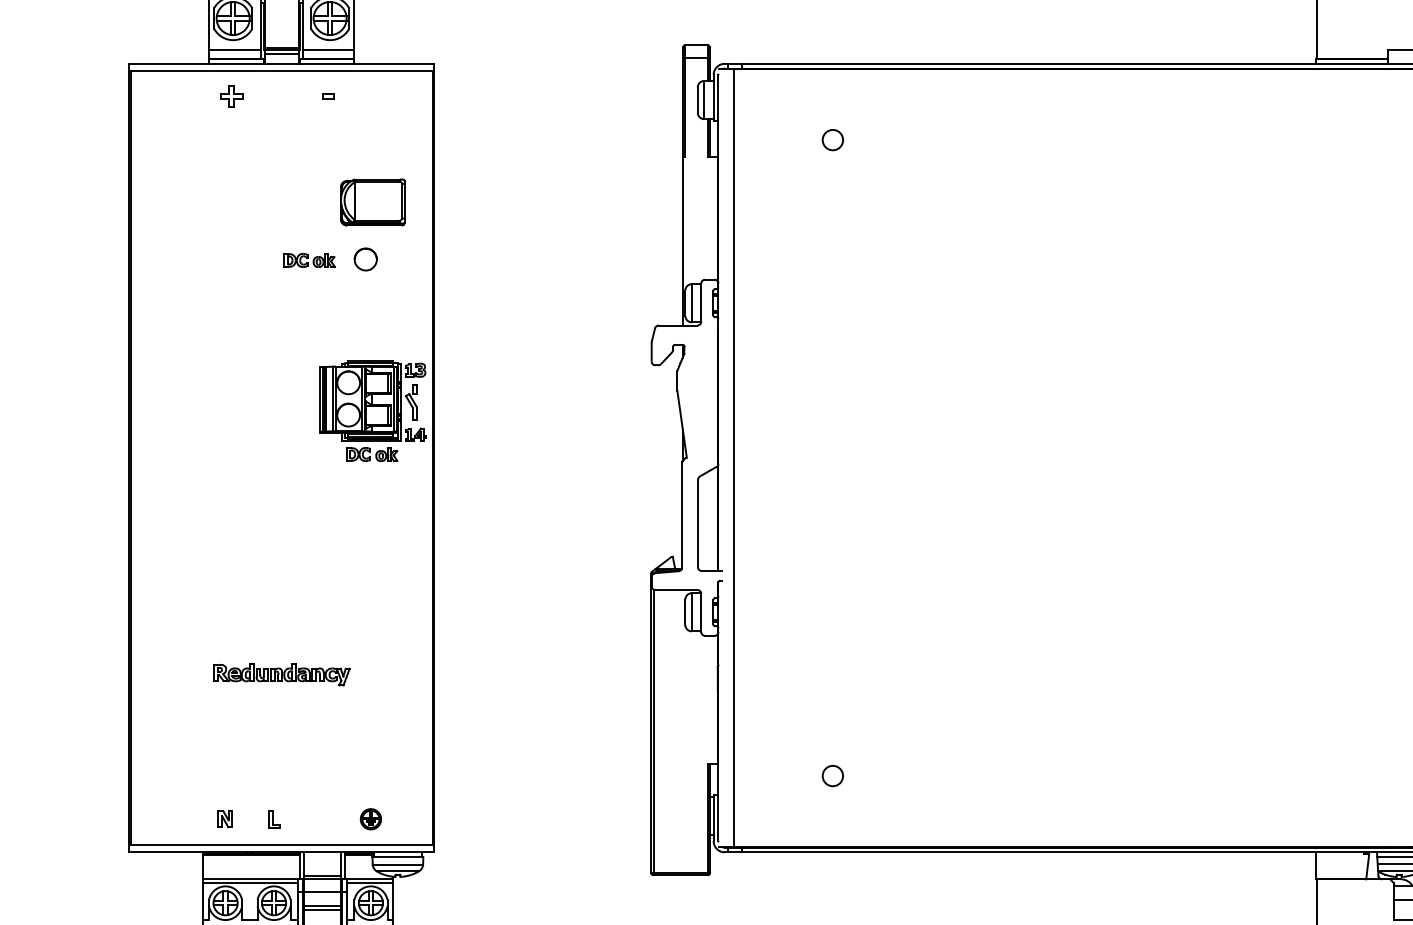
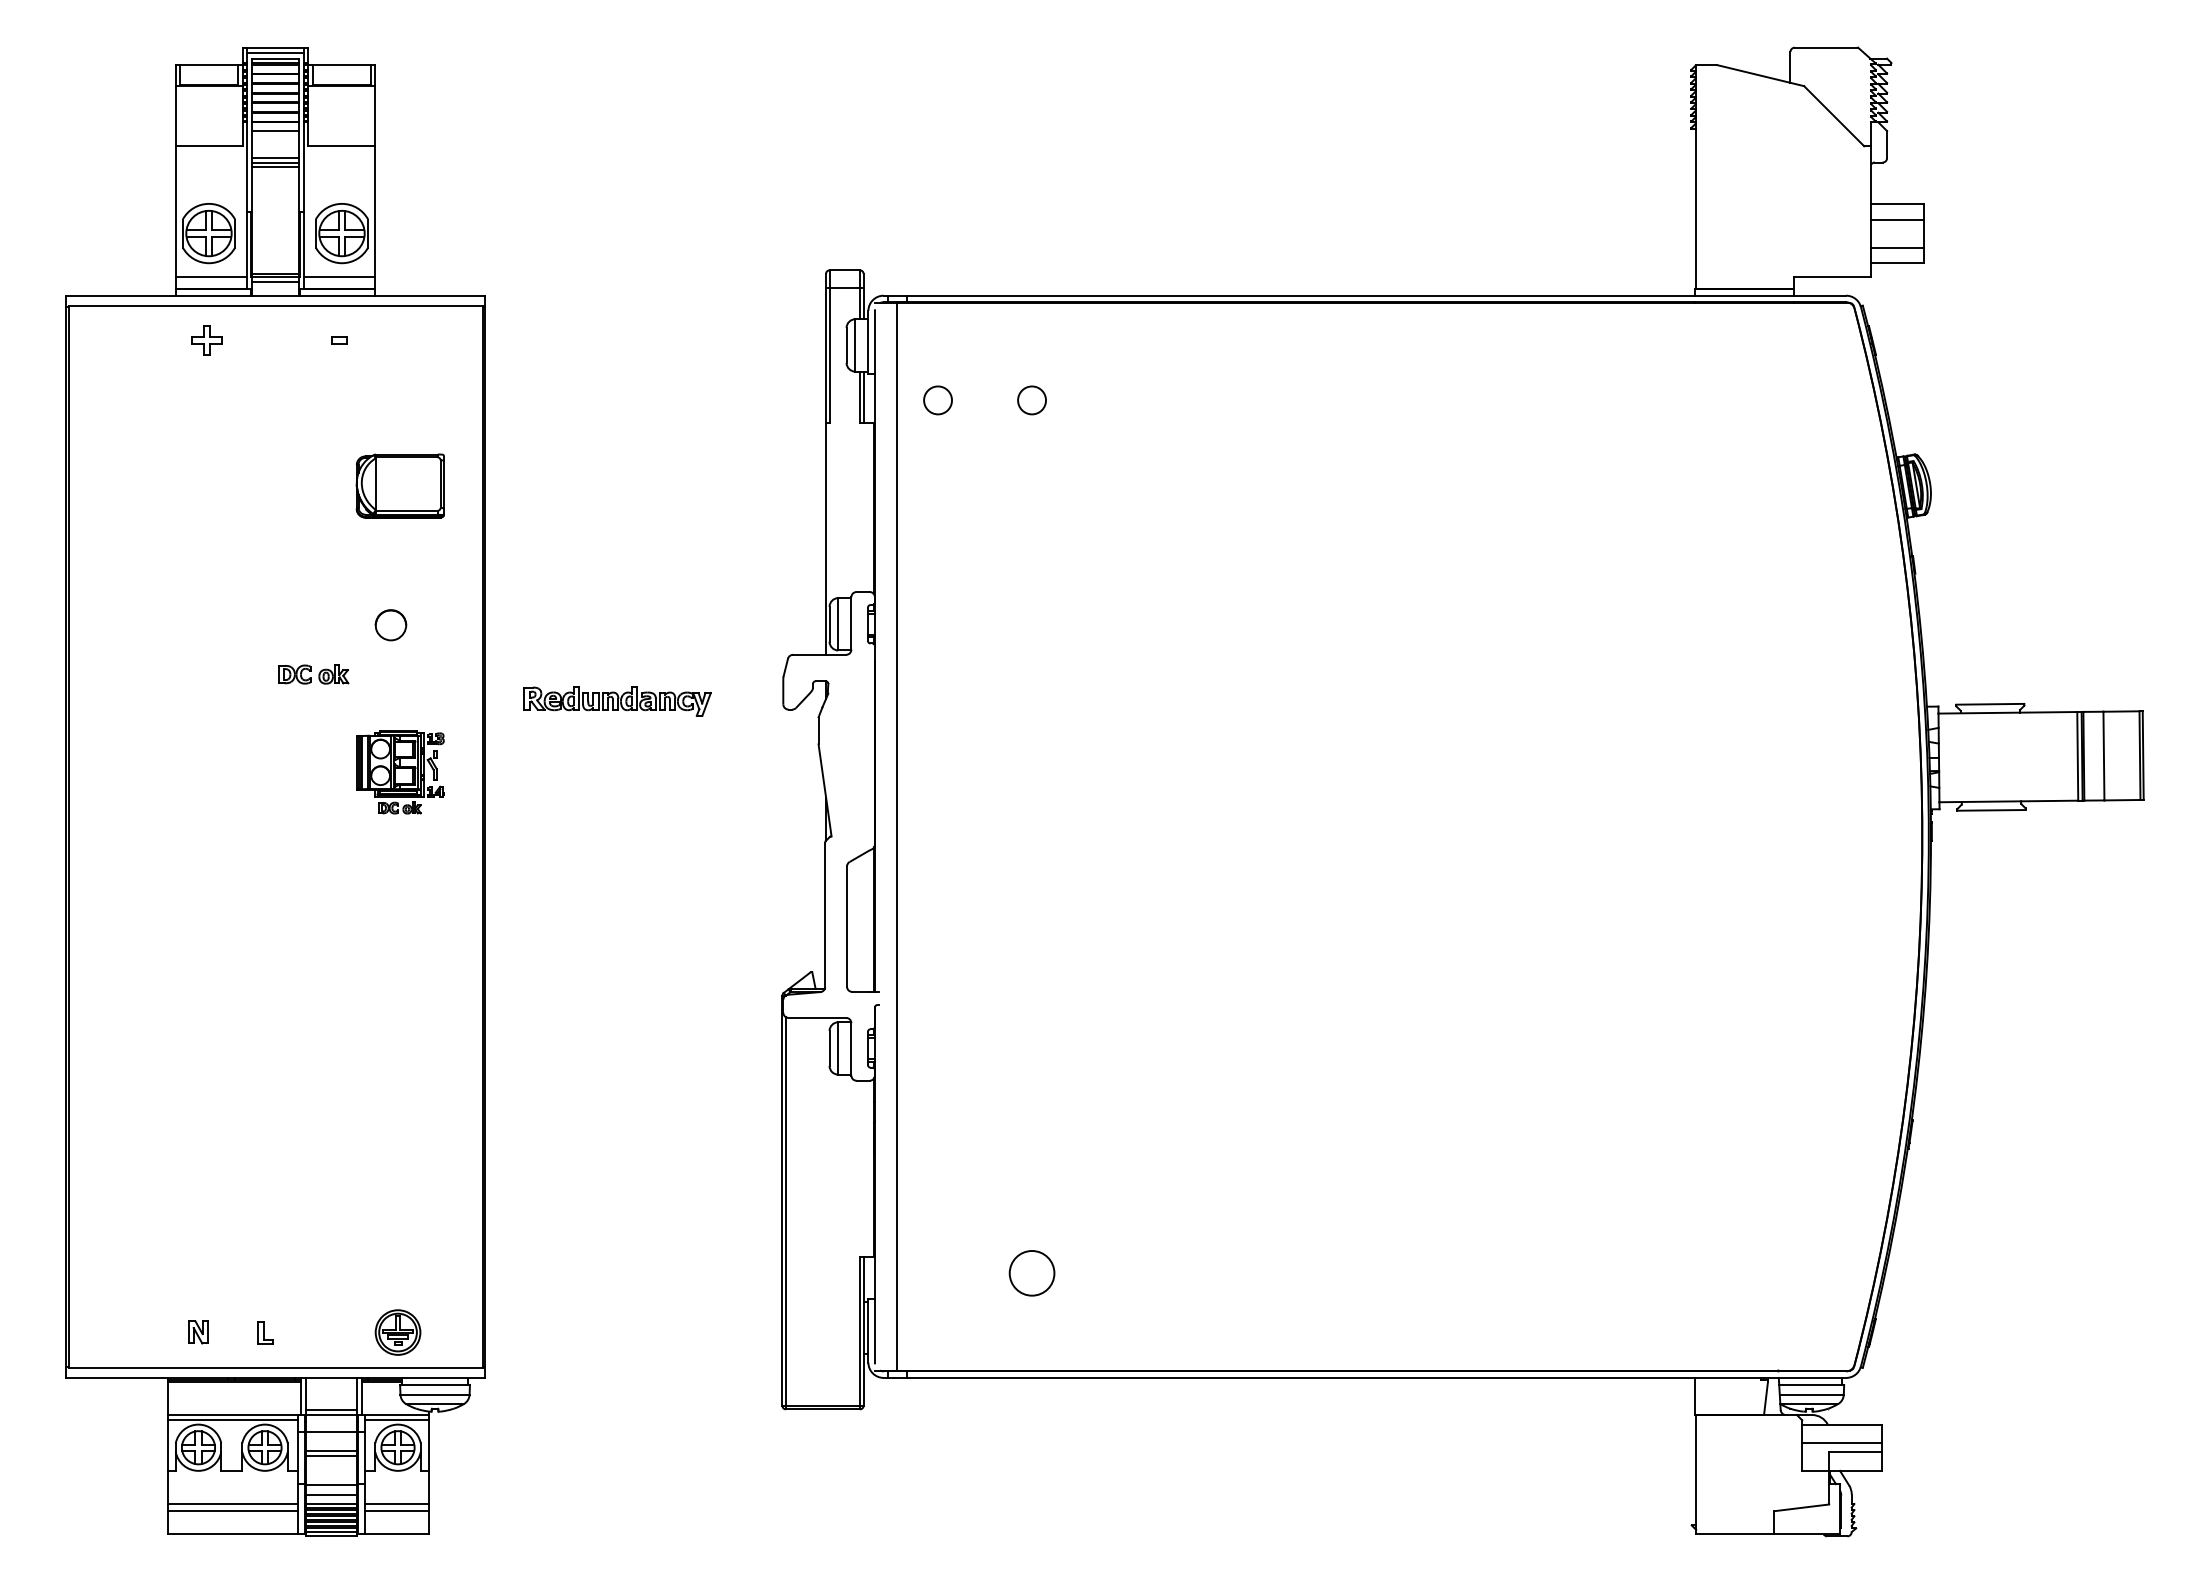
circle: (764, 140) -> (937, 400), added
part: (365, 259) -> (390, 625), moved
part: (309, 260) -> (313, 674), moved
part: (372, 411) -> (400, 772), size x0.6
part: (281, 674) -> (617, 701), moved
circle: (832, 775) -> (1031, 1272), size x1.6
part: (370, 819) -> (397, 1332), size x1.6

